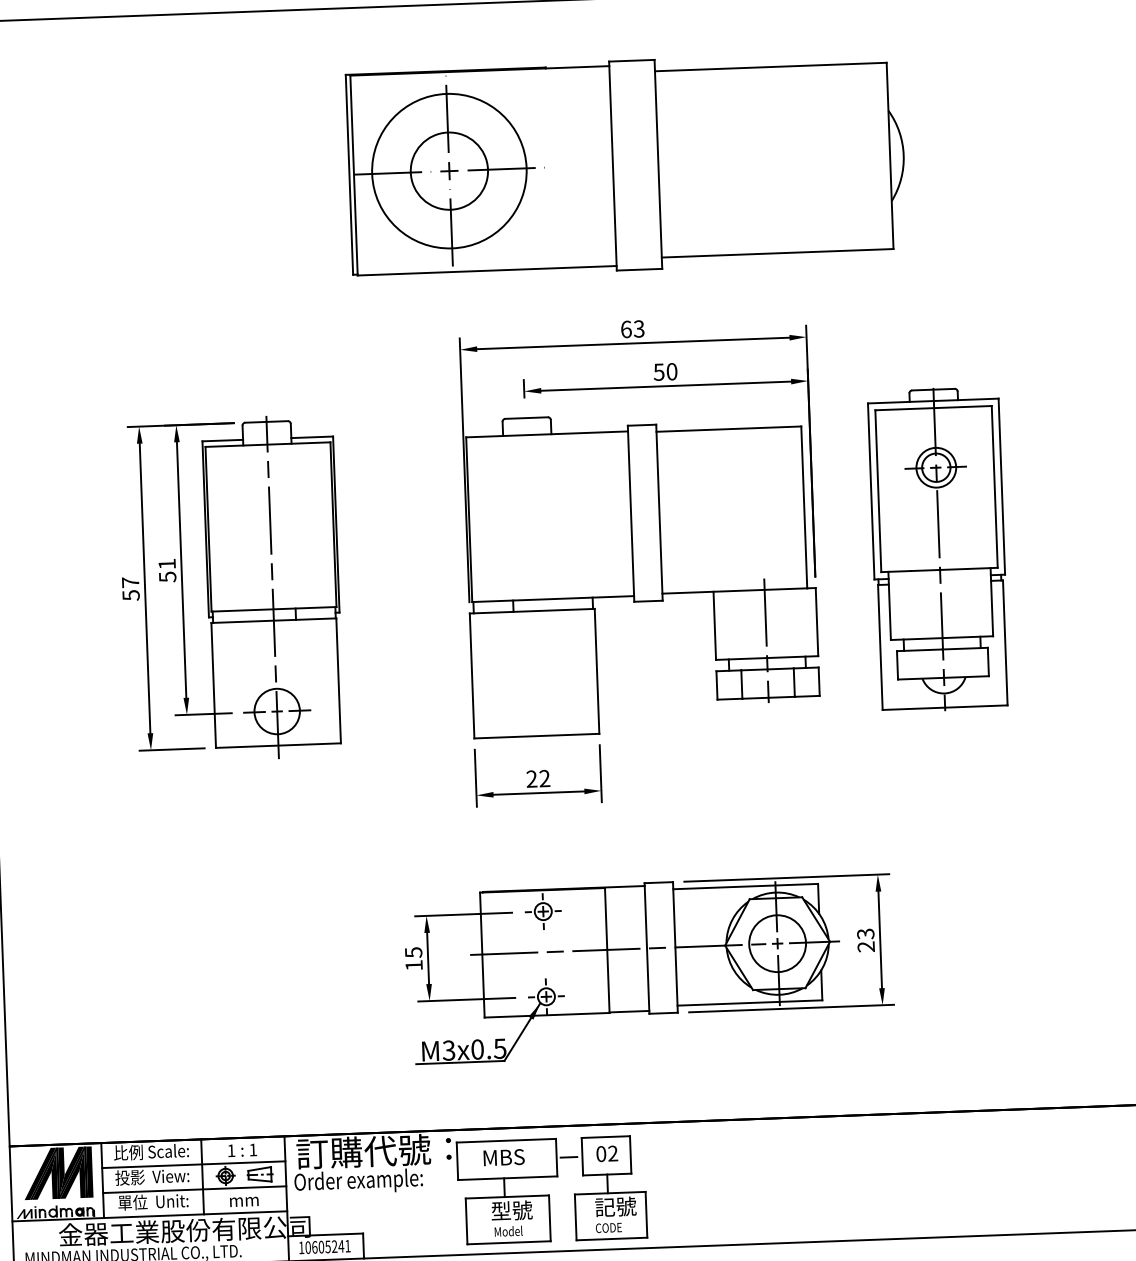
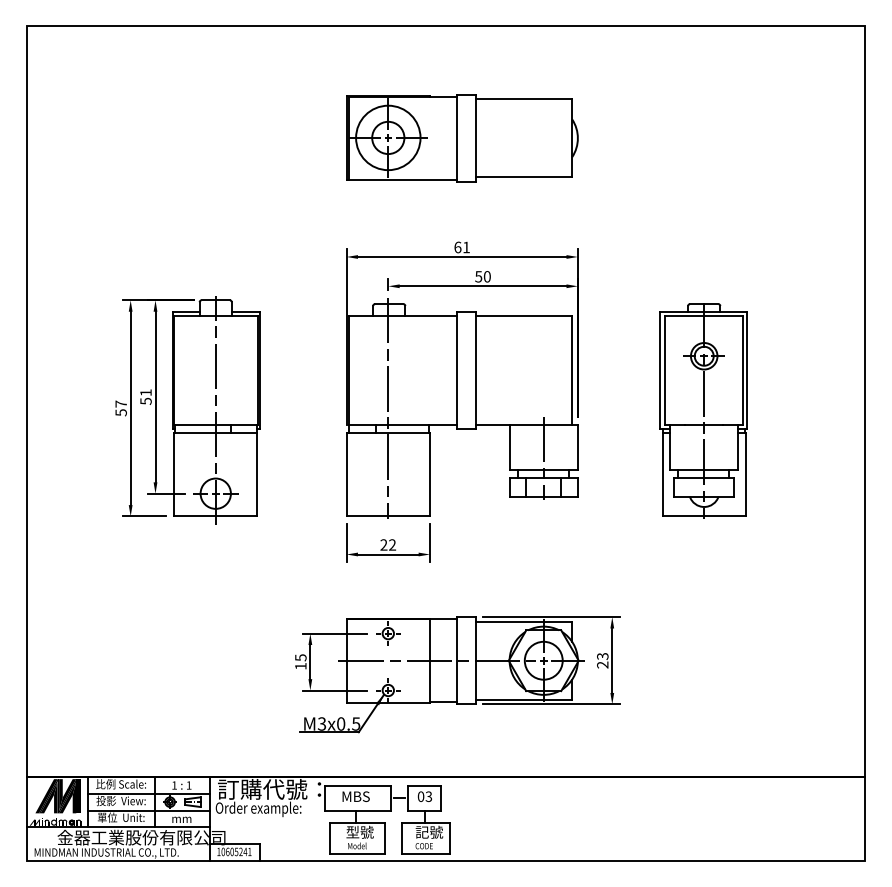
part: (627, 165) -> (462, 138), size x0.62
text: (639, 329) -> (466, 247), 63 -> 61
part: (938, 549) -> (703, 410), moved
line: (531, 572) -> (388, 407), added
text: (612, 1154) -> (428, 797), 02 -> 03

